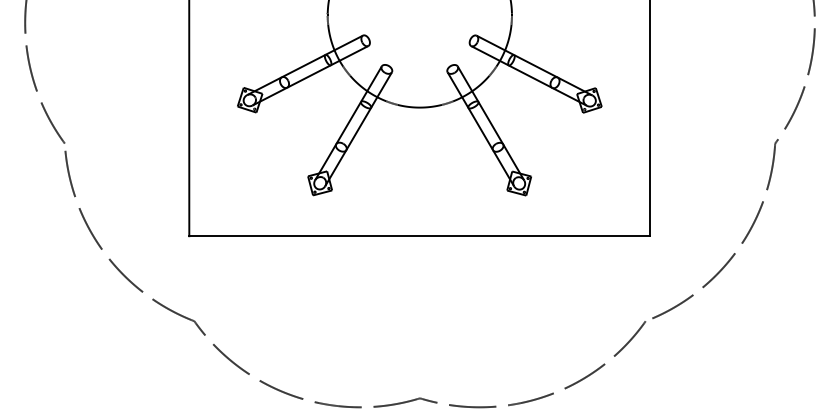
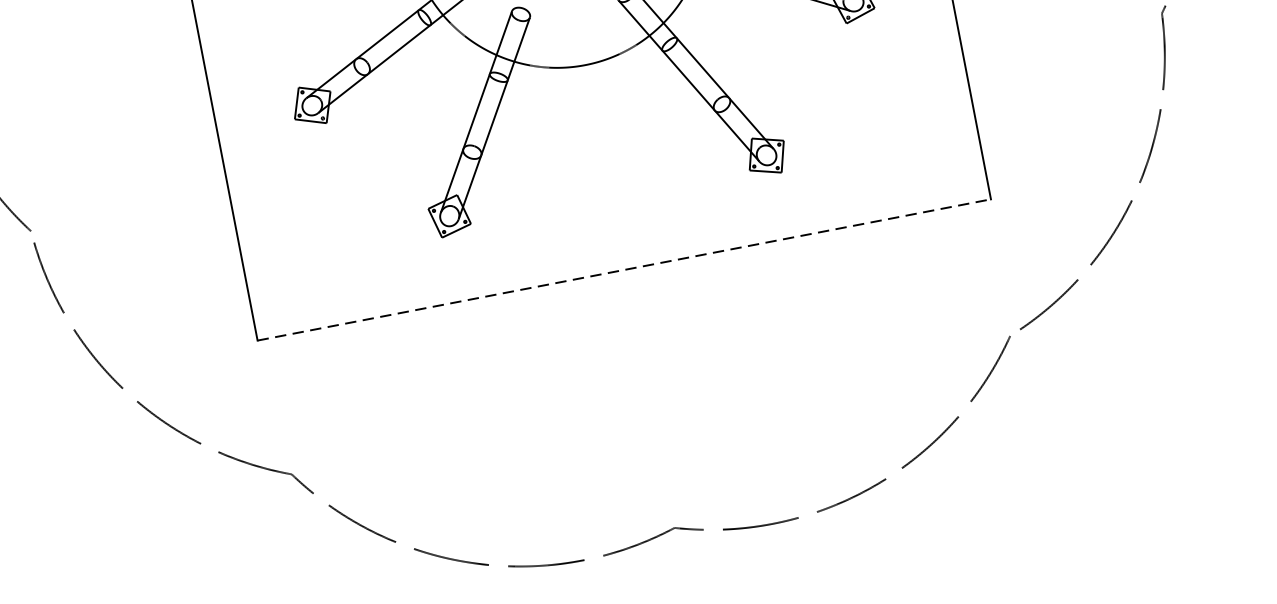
line: (420, 236) -> (625, 270), solid -> dashed

